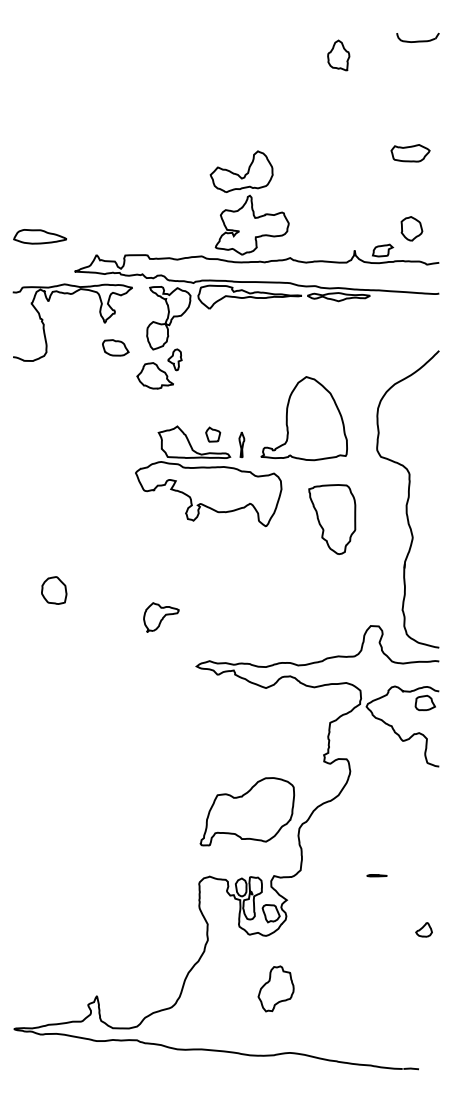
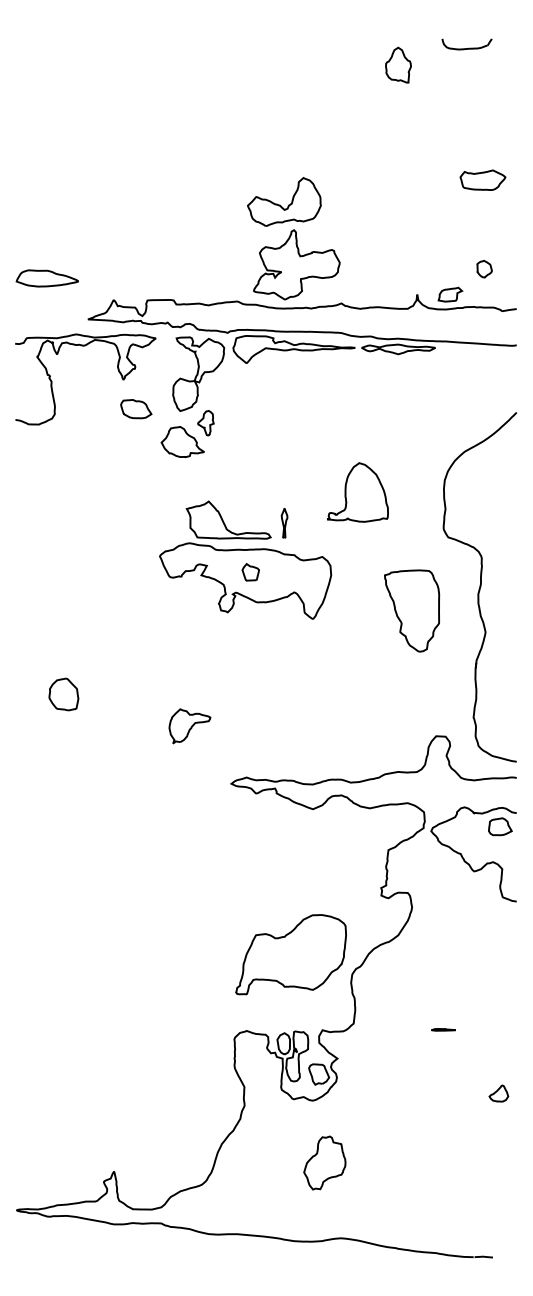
part: (417, 37) -> (466, 44), moved
part: (411, 228) -> (484, 268), size x0.6
part: (303, 418) -> (357, 492), size x0.6
part: (213, 434) -> (251, 572), moved
part: (332, 519) -> (412, 610), moved

